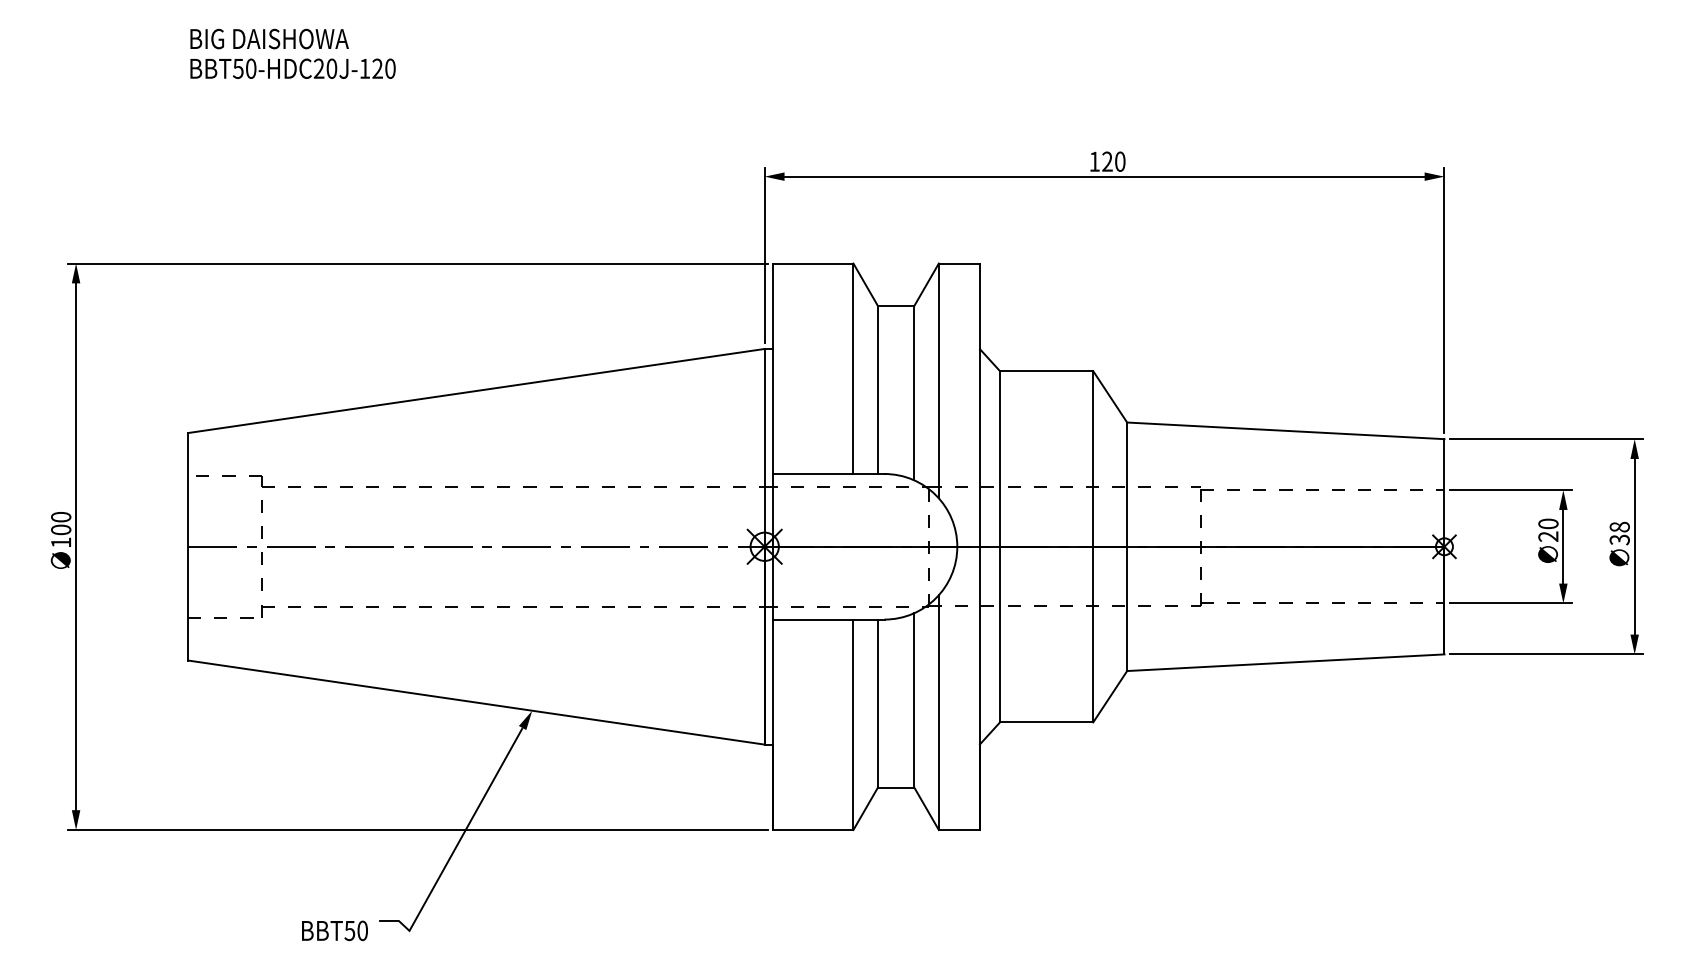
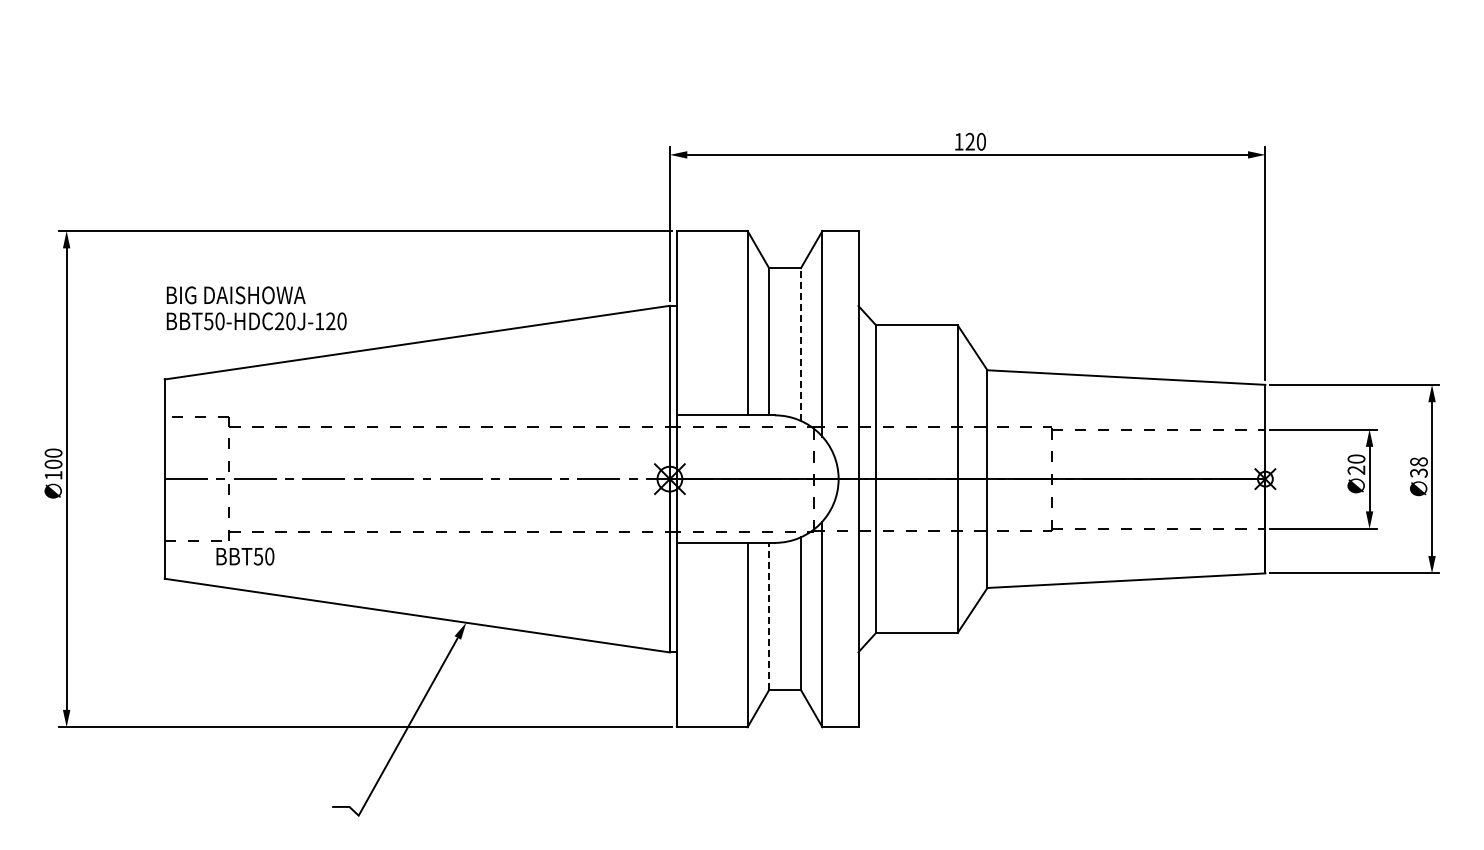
text: (292, 54) -> (256, 308), moved
line: (913, 393) -> (800, 344), solid -> dashed
line: (878, 703) -> (769, 616), solid -> dashed
text: (335, 930) -> (245, 556), moved

